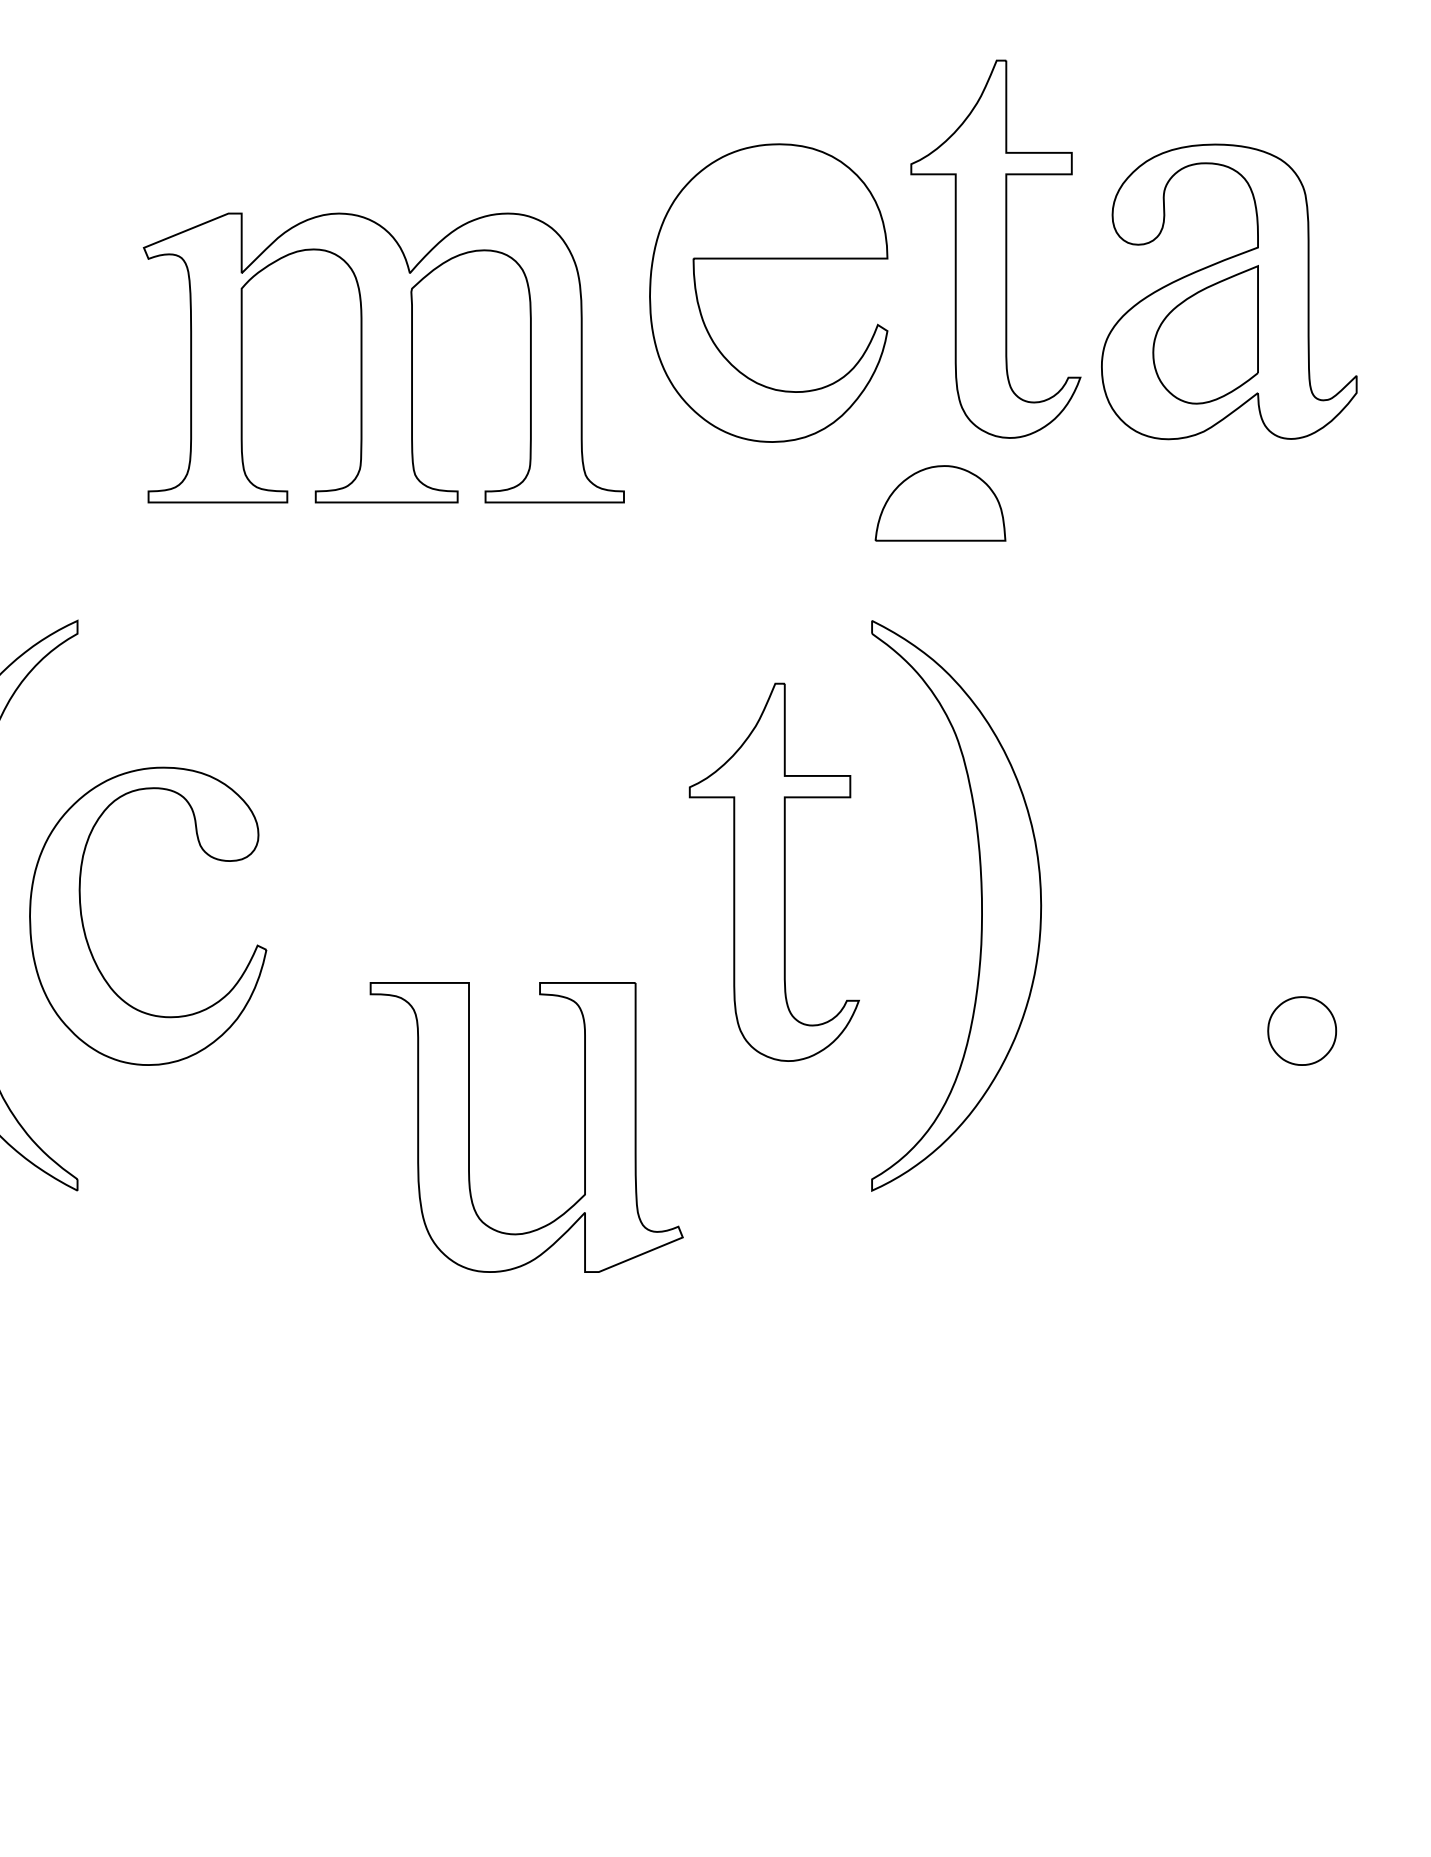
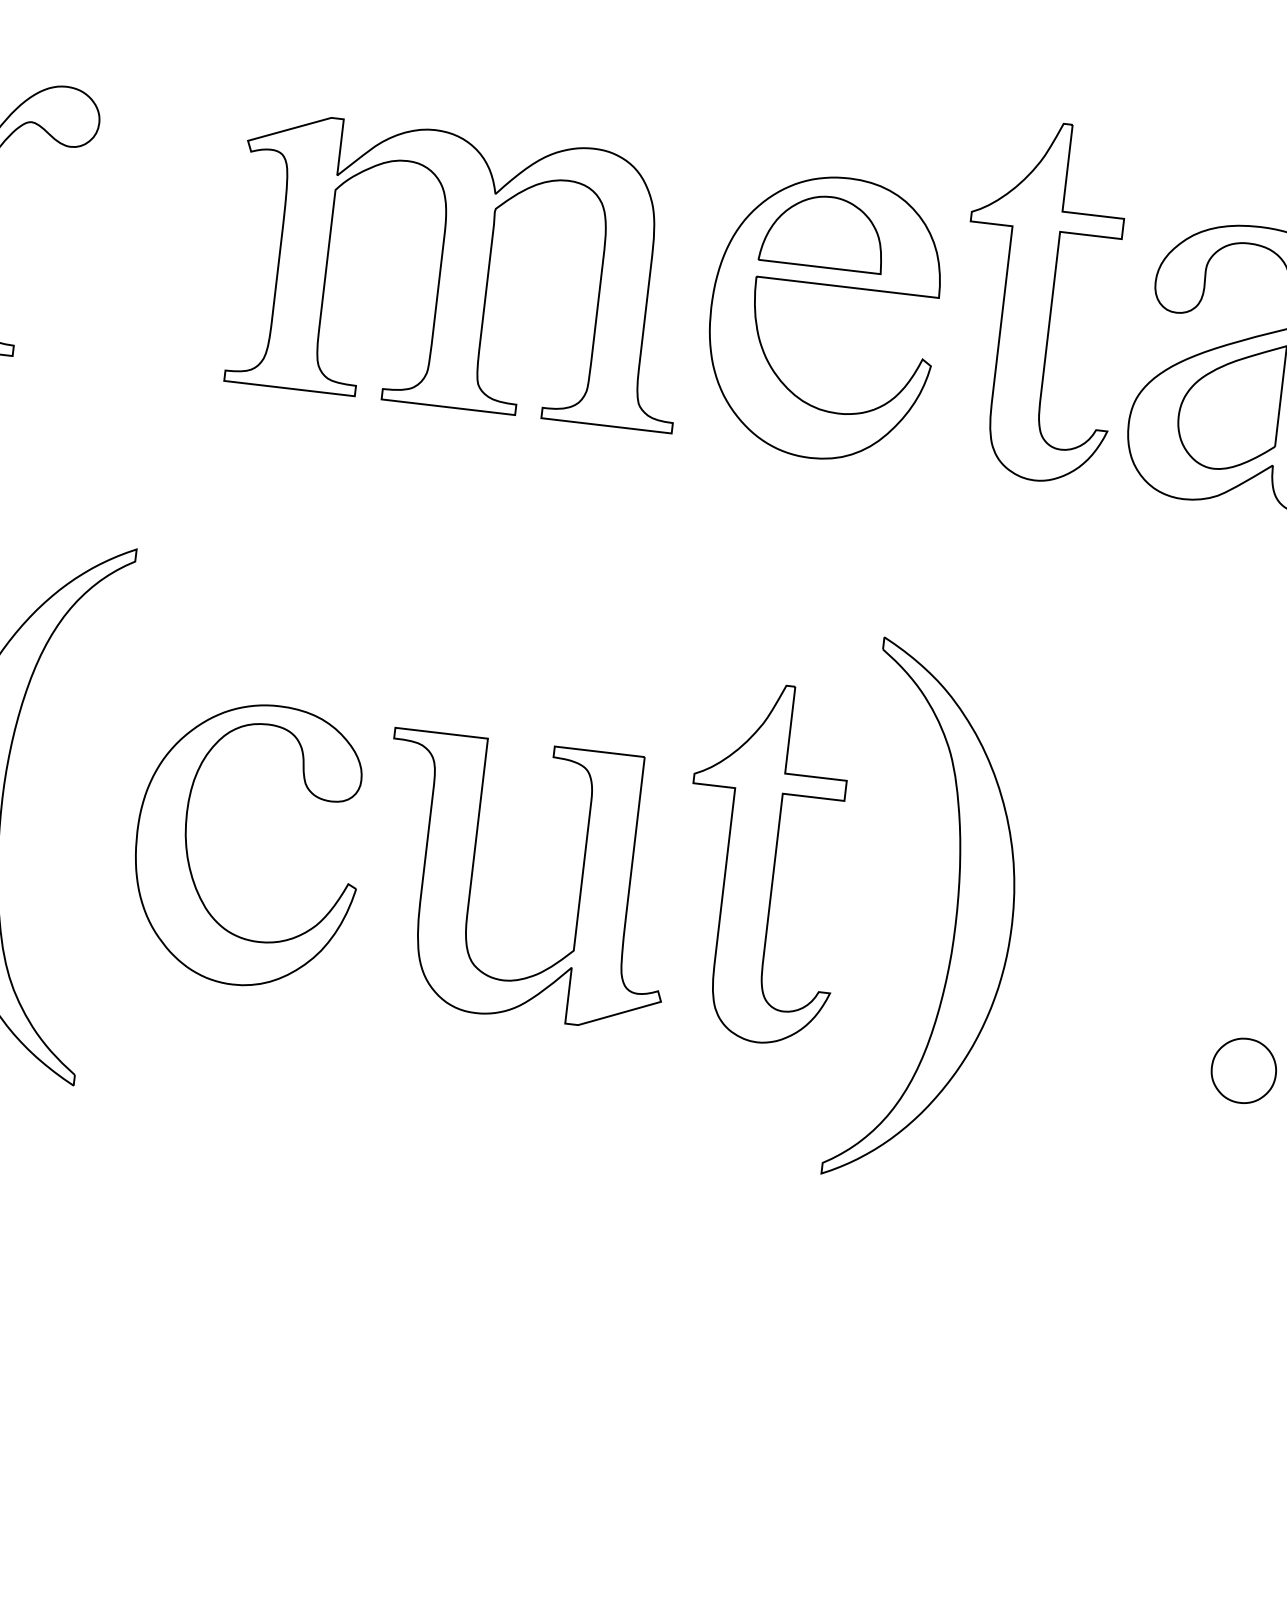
part: (383, 357) -> (461, 270), moved
part: (940, 503) -> (823, 231), moved
part: (85, 930) -> (188, 850), moved
part: (469, 1127) -> (472, 874), moved

